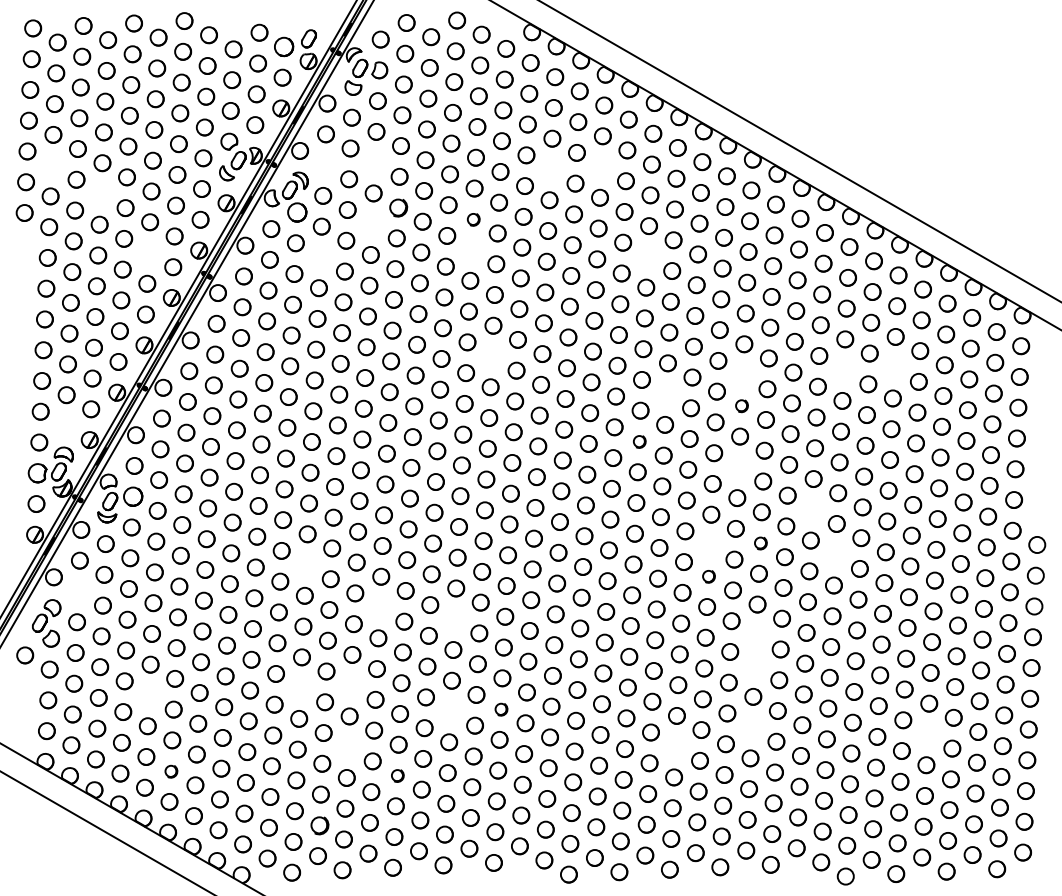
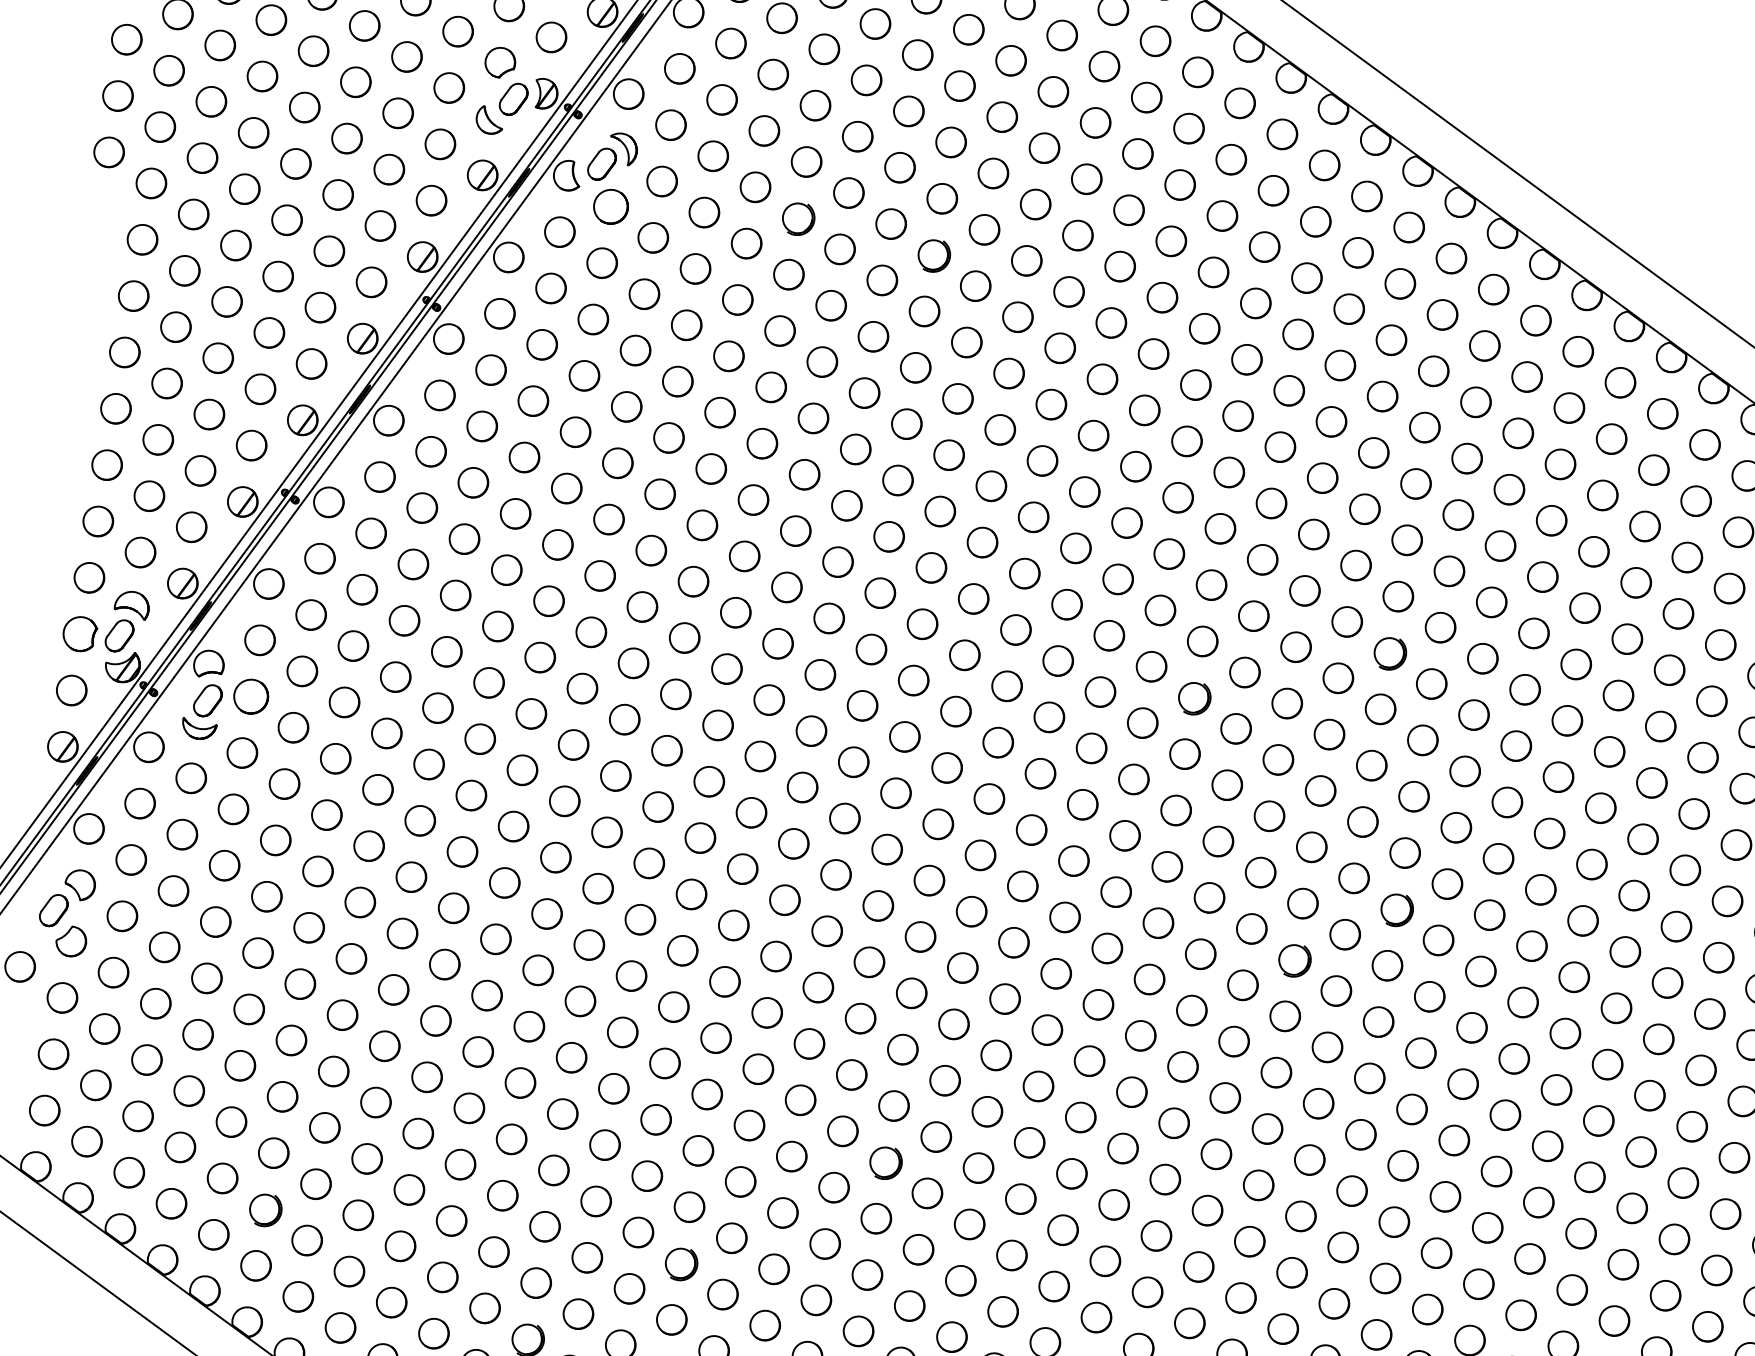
circle: (374, 162) -> (763, 130), added
circle: (51, 165) -> (168, 70), added
circle: (324, 165) -> (670, 125), added
circle: (601, 166) -> (1180, 183), added
circle: (550, 169) -> (1085, 179), added
circle: (100, 193) -> (252, 131), added
part: (473, 219) -> (933, 255), size x1.43
circle: (372, 224) -> (747, 244), added
circle: (471, 249) -> (924, 310), added
circle: (148, 252) -> (329, 250), added
circle: (647, 256) -> (1246, 359), added
circle: (320, 257) -> (644, 294), added
circle: (491, 356) -> (939, 511), added
circle: (894, 367) -> (1678, 613), added
circle: (843, 370) -> (1584, 608), added
circle: (742, 374) -> (1397, 595), added
circle: (666, 393) -> (1253, 615), added
part: (741, 405) -> (1389, 652), size x1.43
circle: (65, 425) -> (141, 551), added
part: (639, 441) -> (1194, 697), size x1.43
circle: (738, 467) -> (1371, 765), added
circle: (812, 509) -> (1499, 858), added
part: (760, 543) -> (1396, 910), size x1.43
circle: (709, 545) -> (1302, 903), added
circle: (835, 554) -> (1532, 945), added
circle: (306, 564) -> (556, 856), added
part: (708, 576) -> (1293, 960), size x1.43
circle: (78, 591) -> (131, 860), added
circle: (379, 607) -> (682, 950), added
circle: (454, 619) -> (817, 987), added
circle: (756, 635) -> (1370, 1078), added
circle: (754, 665) -> (1360, 1133), added
circle: (350, 685) -> (612, 1088), added
circle: (300, 688) -> (520, 1083), added
circle: (149, 695) -> (240, 1065), added
part: (501, 709) -> (885, 1163), size x1.43
circle: (450, 711) -> (791, 1156), added
circle: (751, 727) -> (1342, 1247), added
circle: (927, 734) -> (1664, 1295), added
circle: (675, 746) -> (1198, 1266), added
circle: (348, 747) -> (596, 1202), added
part: (171, 771) -> (265, 1210), size x1.43
part: (397, 775) -> (681, 1263), size x1.43

